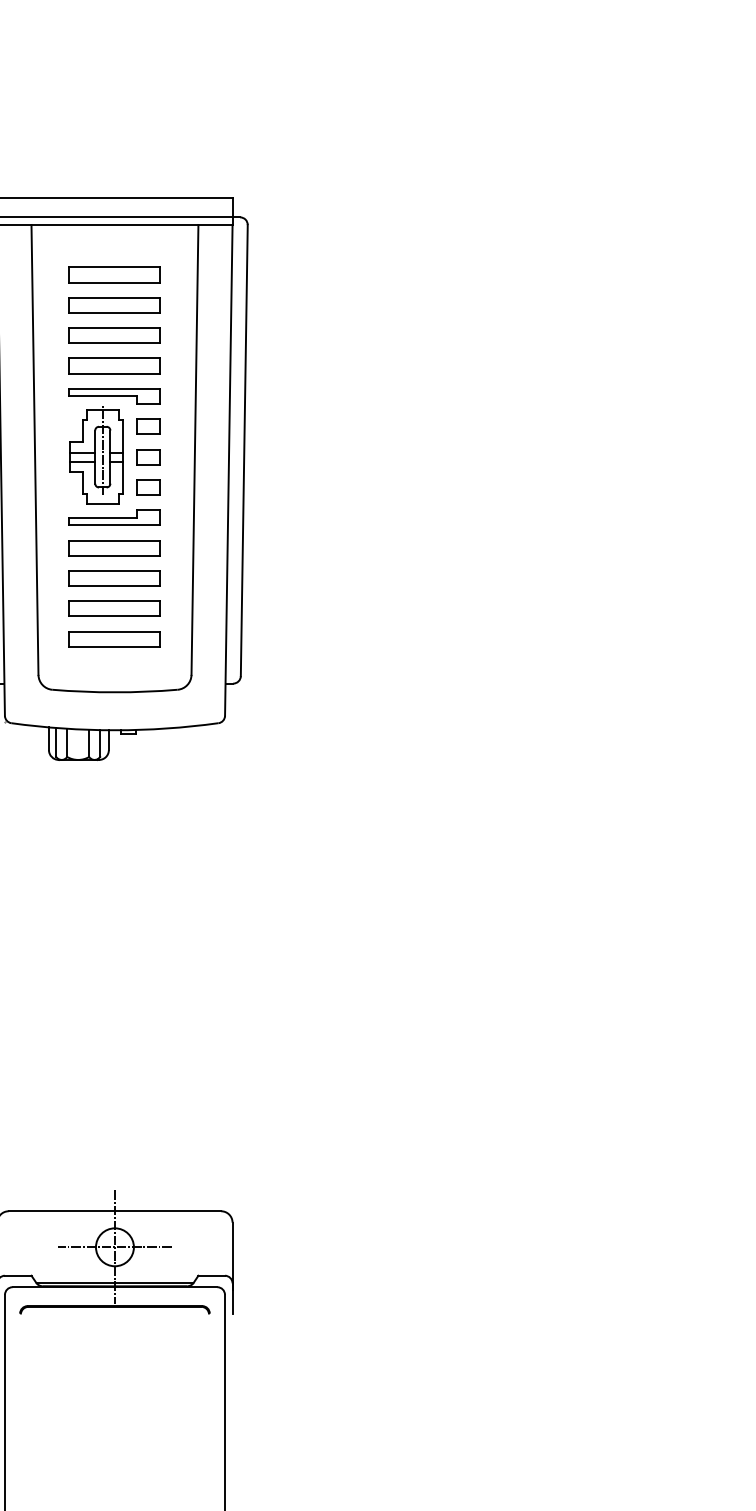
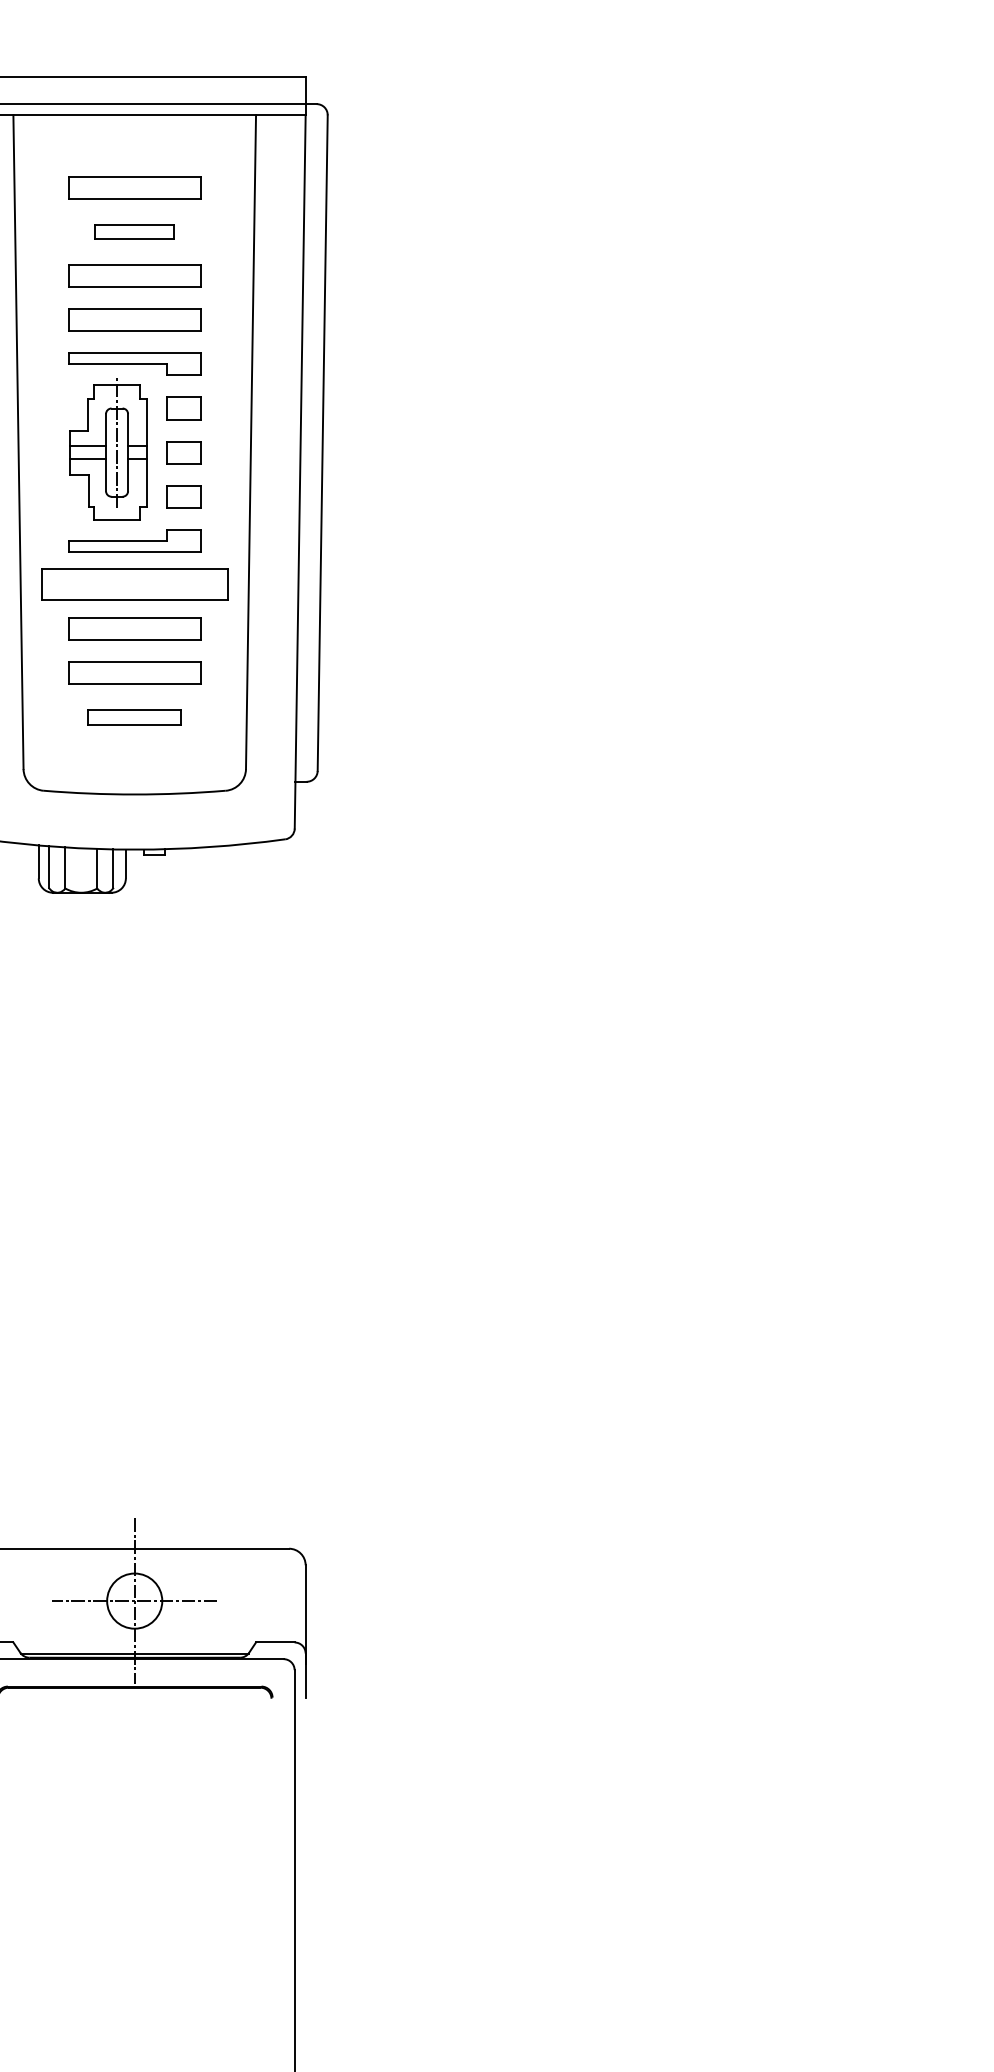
part: (114, 305) -> (134, 232), size x0.6
part: (114, 548) -> (134, 585), size x1.4
part: (114, 639) -> (134, 717), size x0.7

